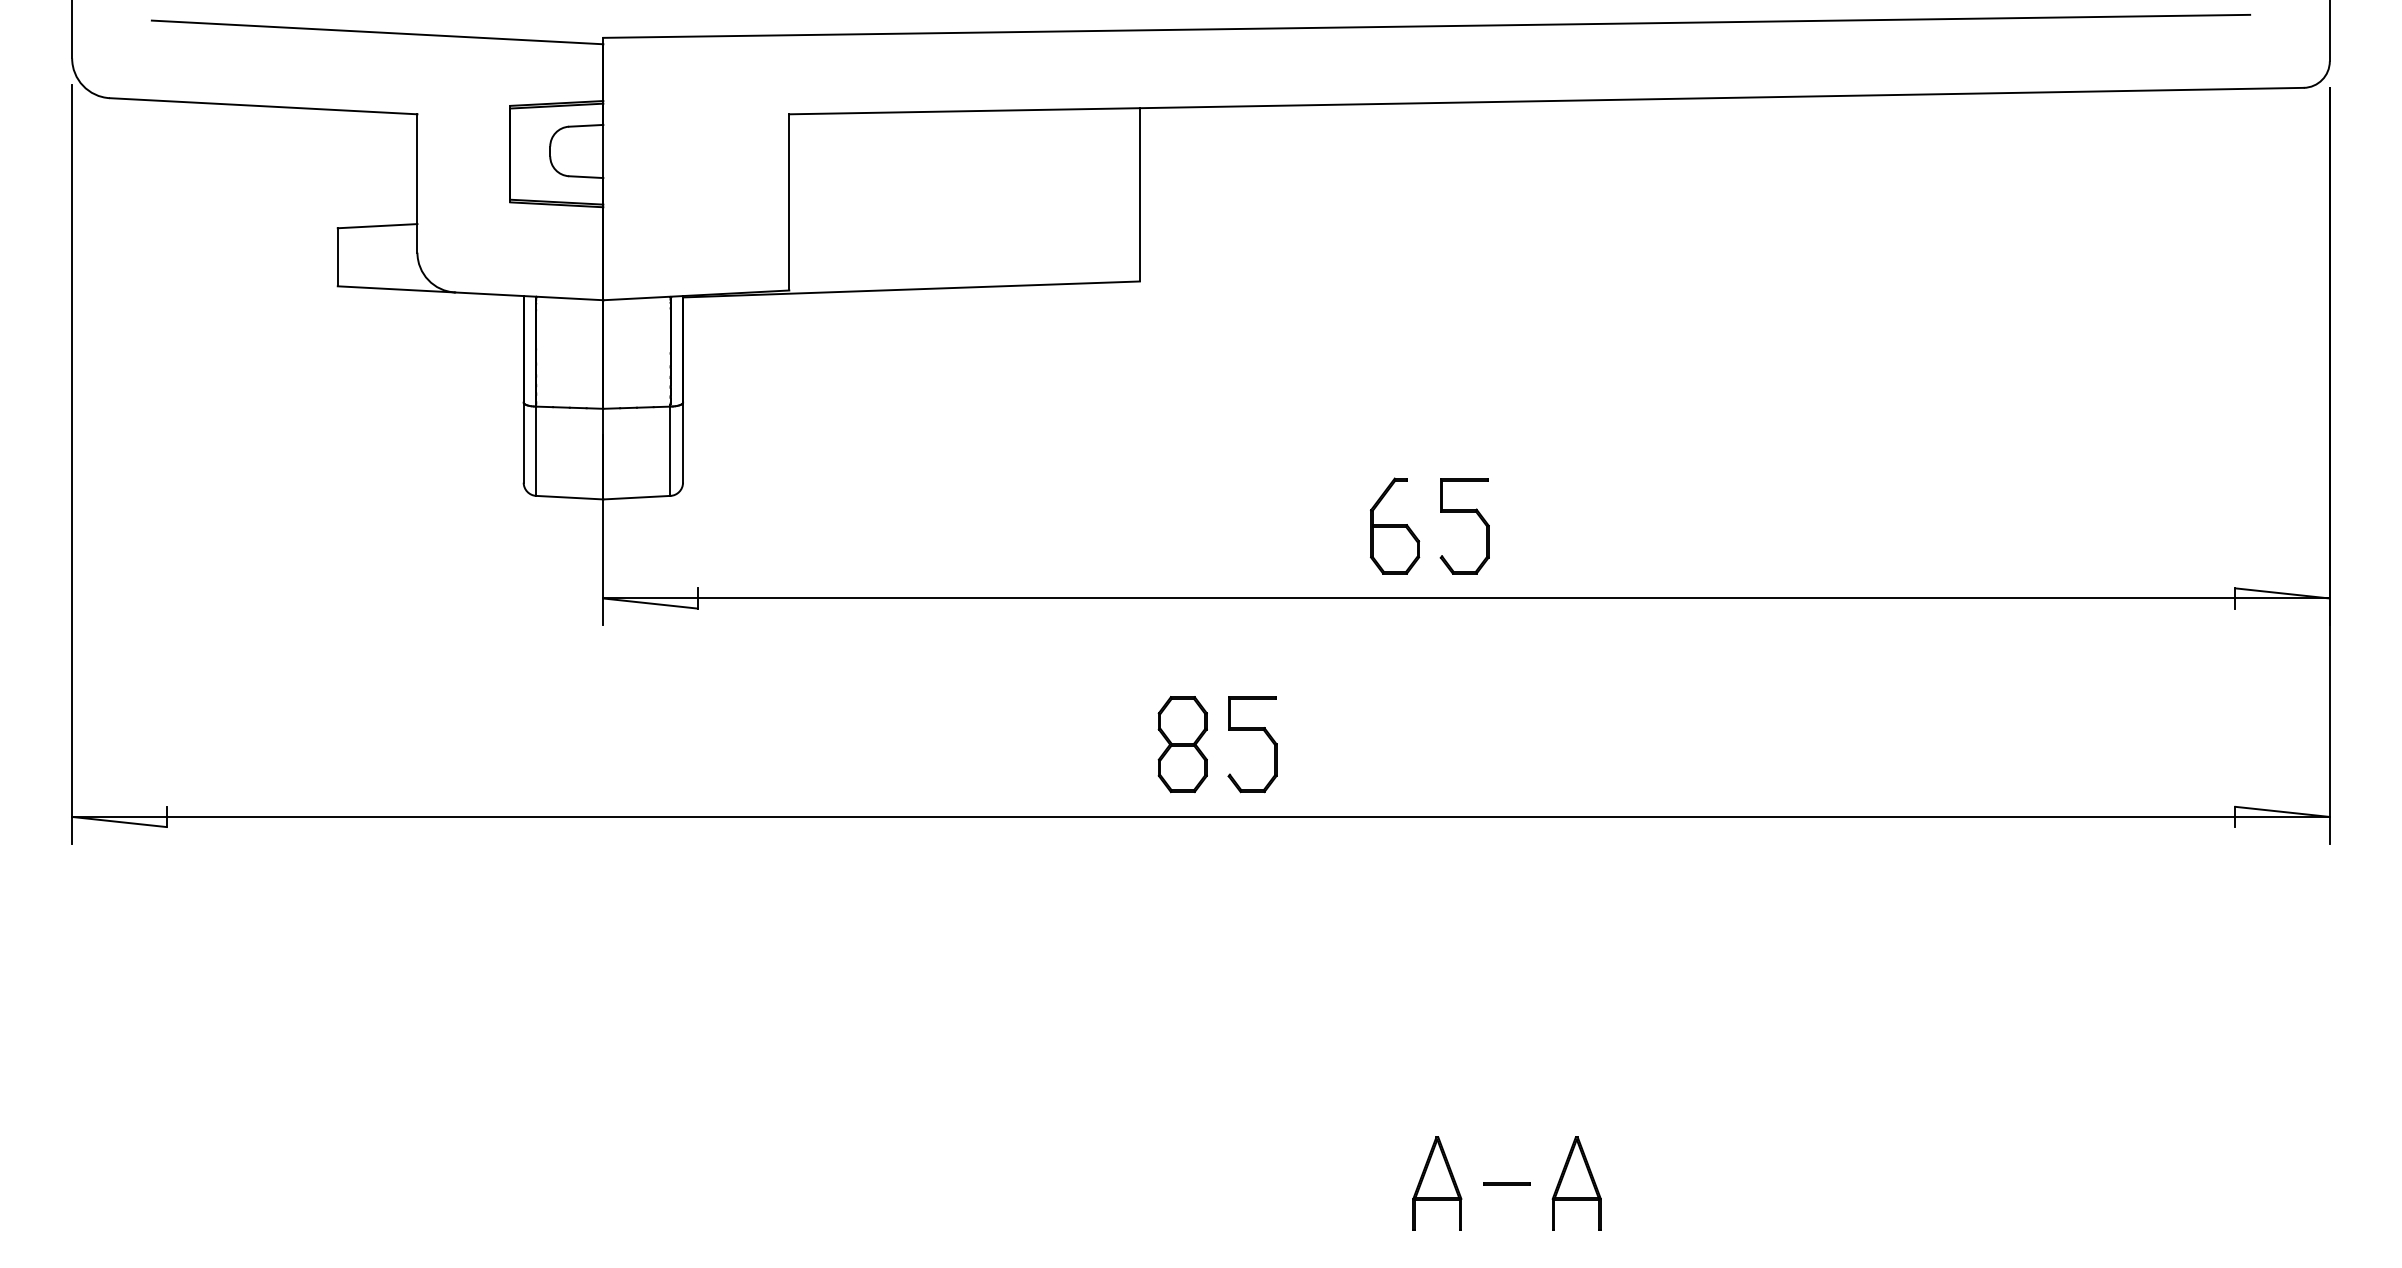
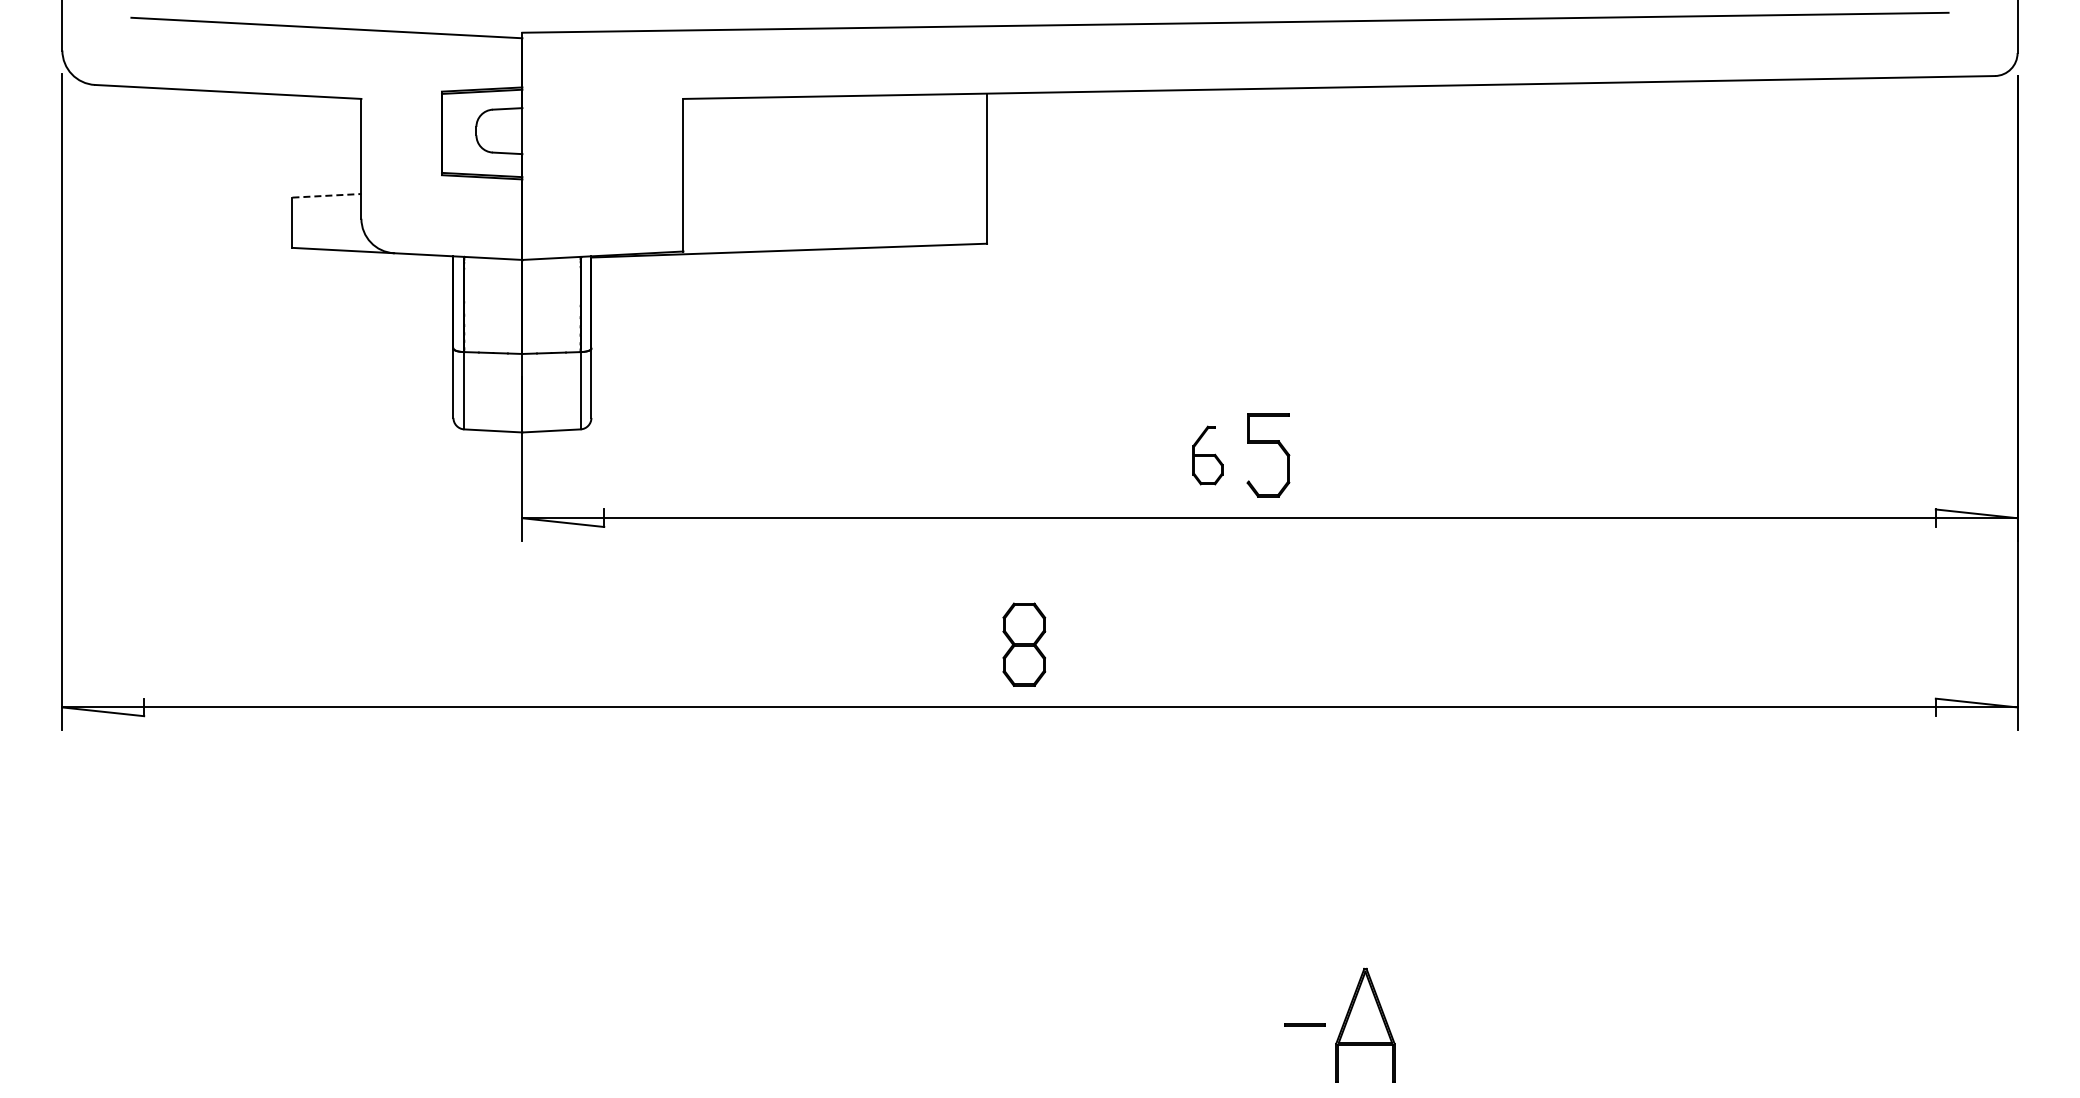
line: (377, 225) -> (326, 195), solid -> dashed
part: (1394, 526) -> (1207, 455), size x0.7
part: (1252, 730) -> (1084, 632), removed
part: (1437, 1183) -> (1244, 1024), removed
part: (1576, 1183) -> (1365, 1024), size x1.4

